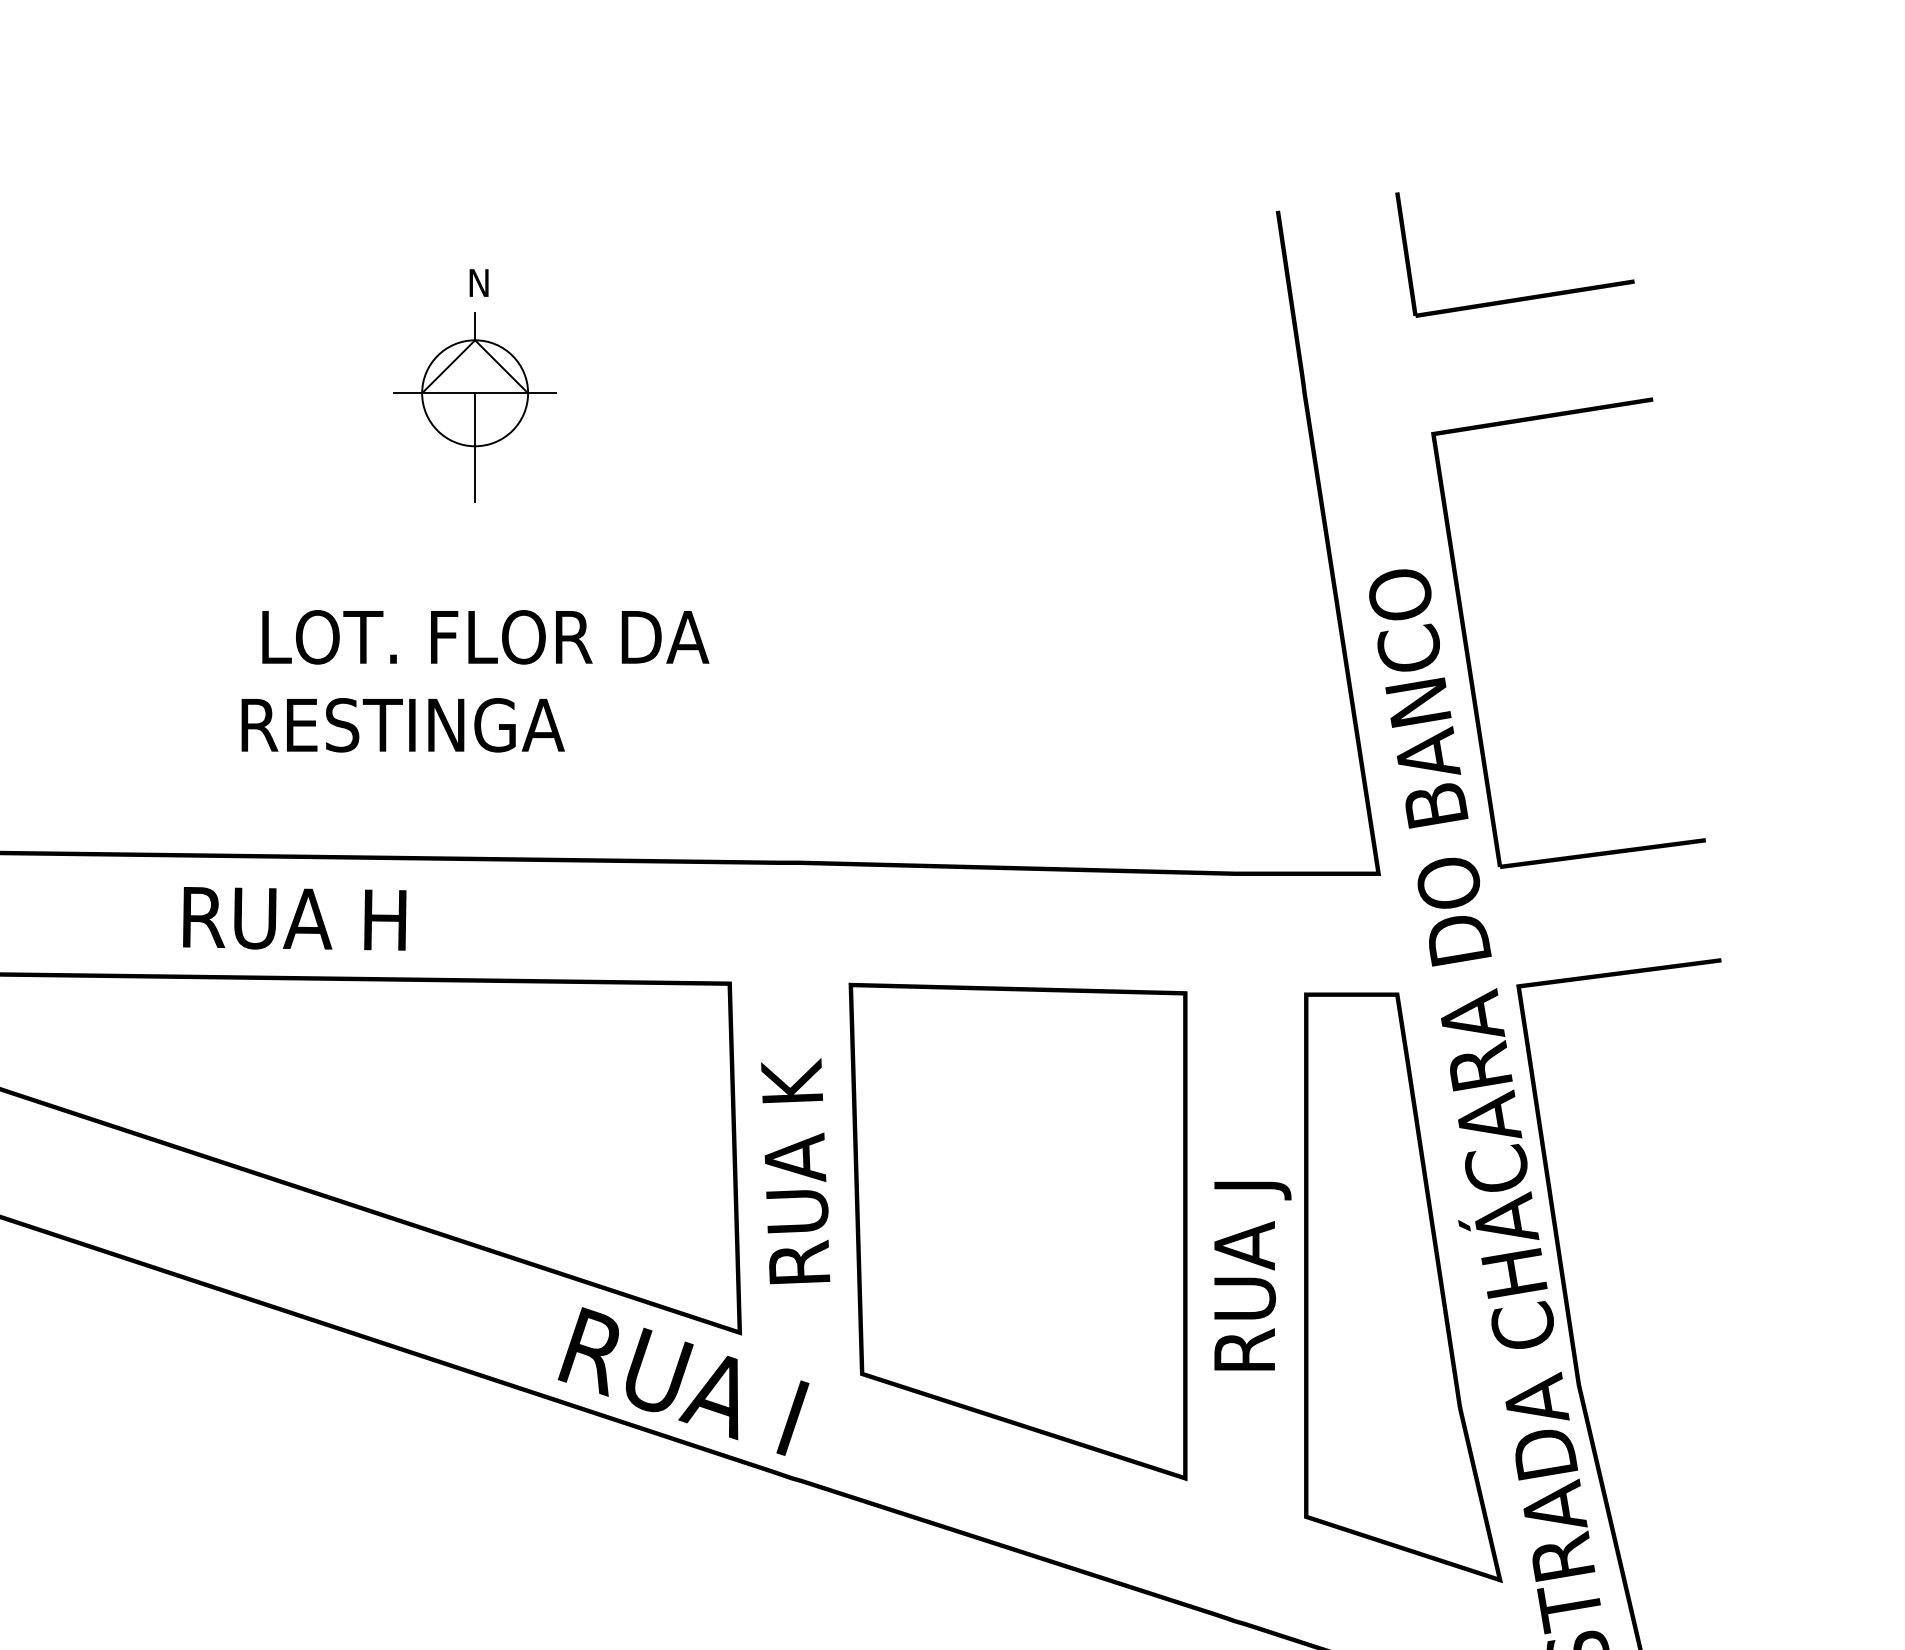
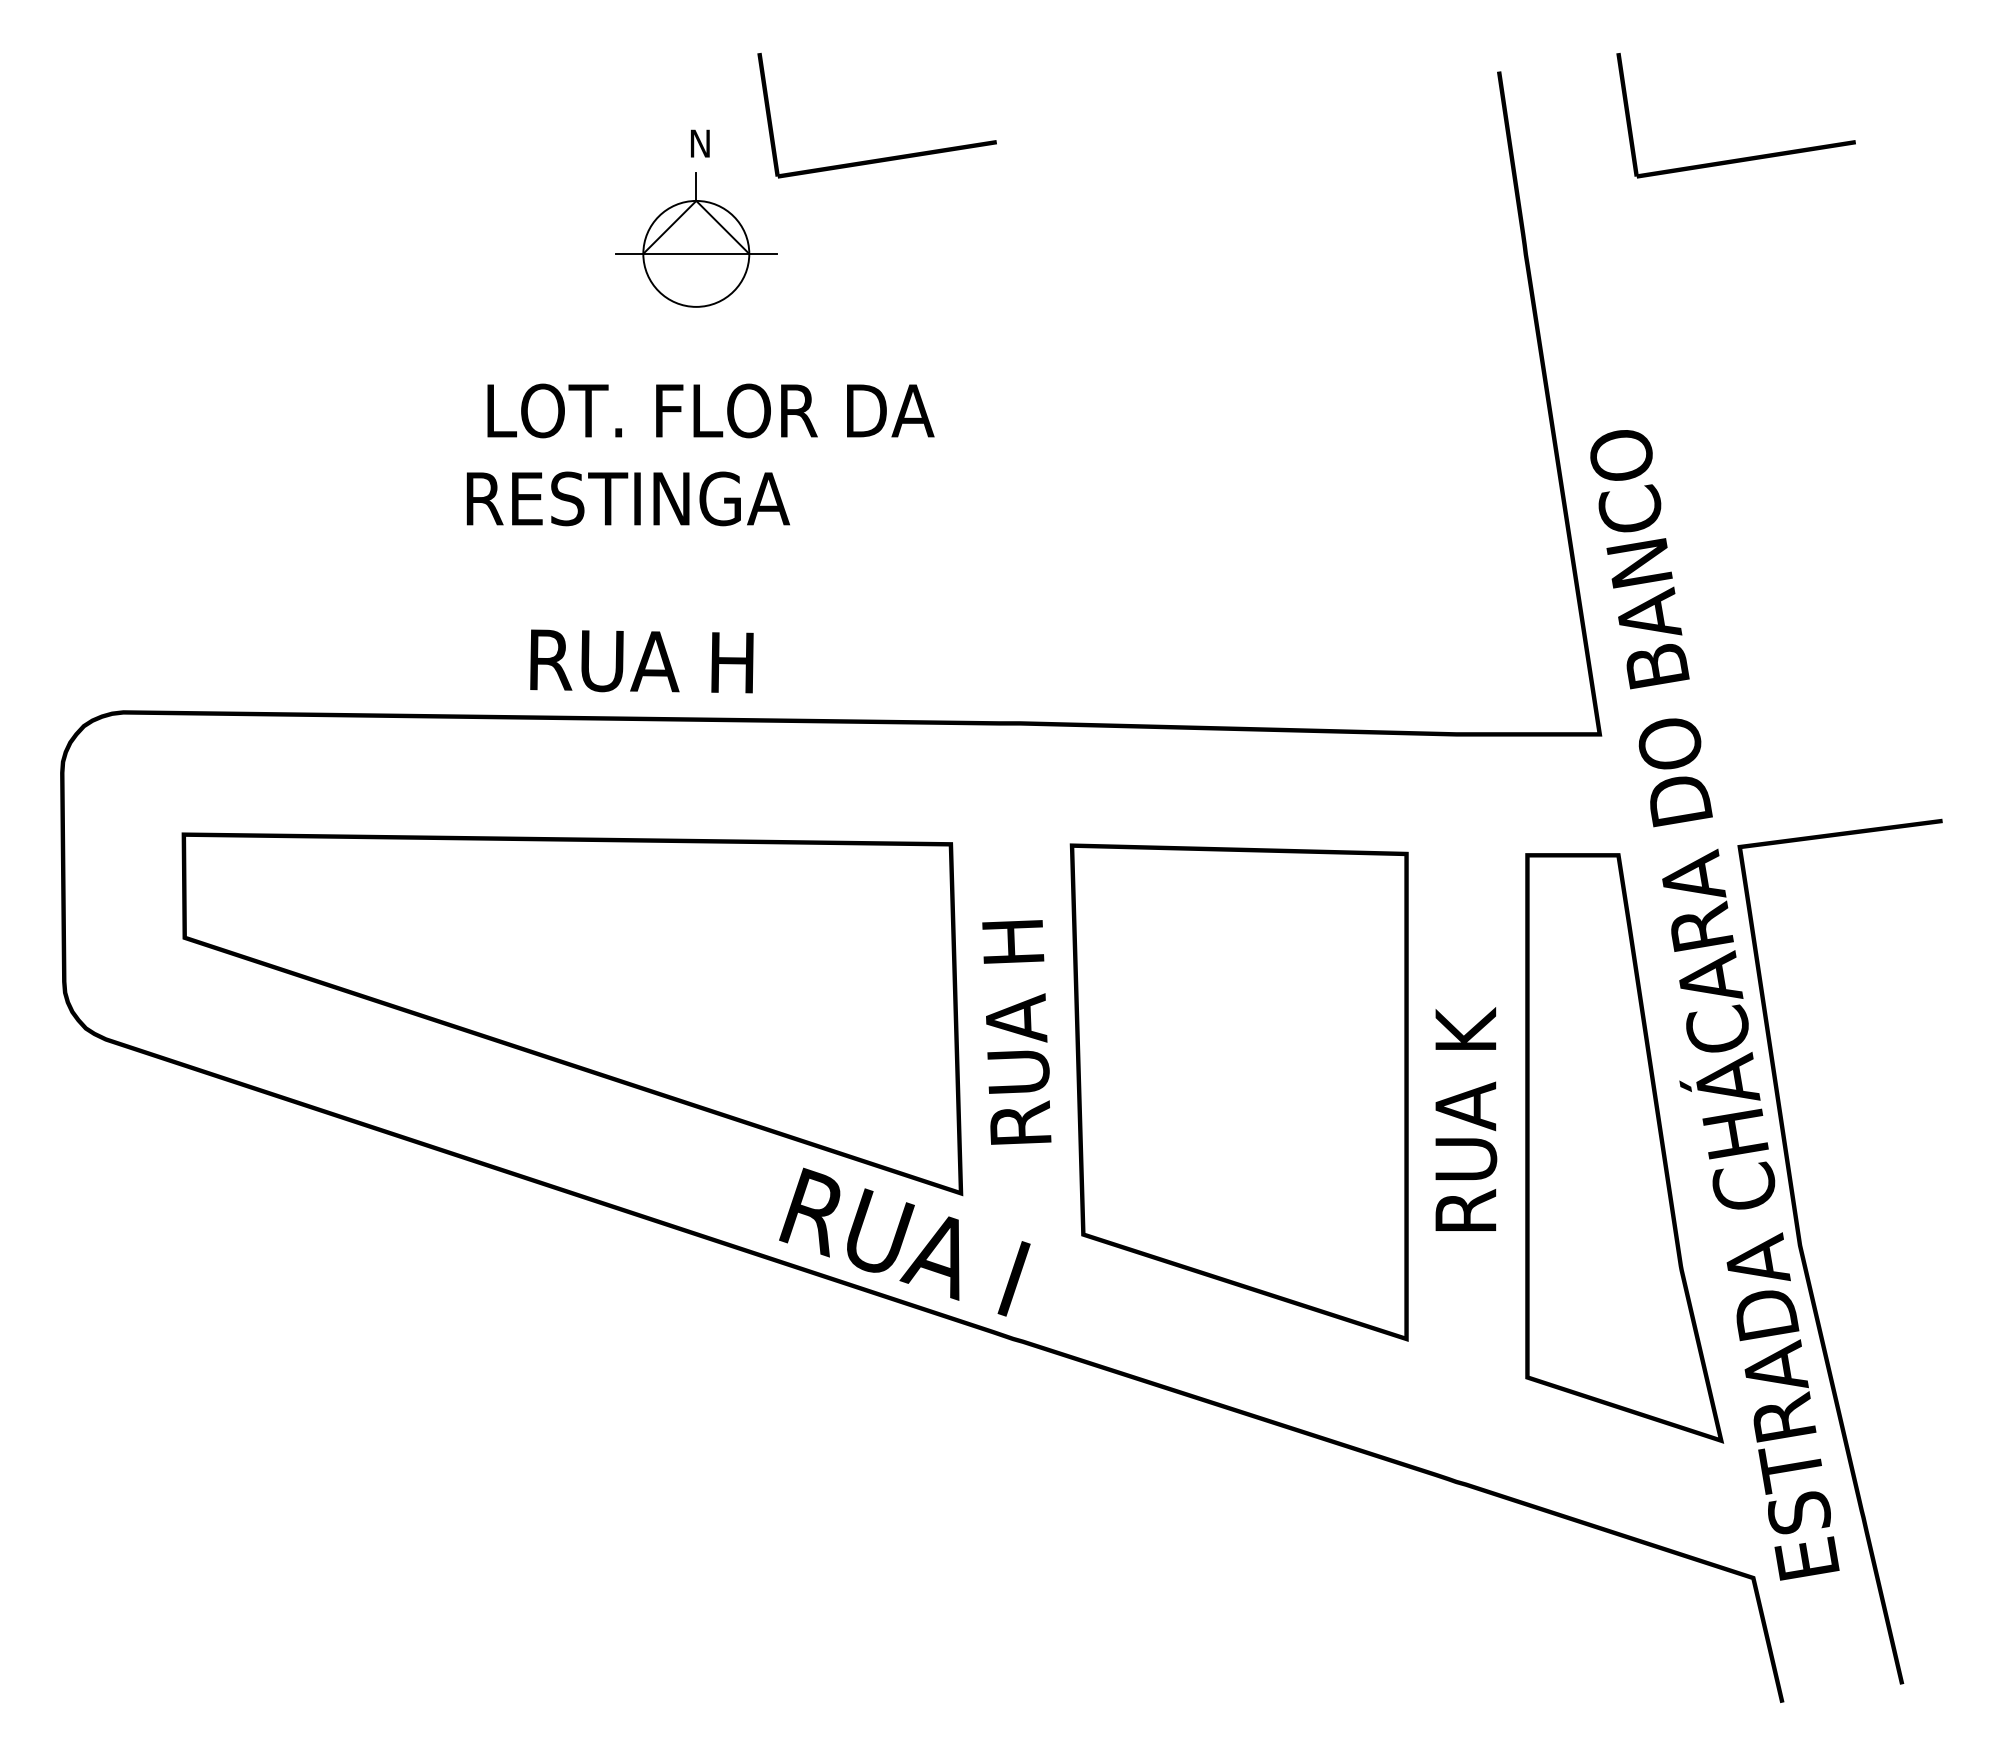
part: (661, 296) -> (882, 157), added
line: (475, 446) -> (696, 307), removed
part: (1468, 643) -> (1689, 504), removed
text: (475, 680) -> (700, 454), moved
text: (294, 918) -> (641, 661), moved
text: (791, 1075) -> (1012, 936), RUA K -> RUA H
text: (1252, 1172) -> (1473, 1033), RUA J -> RUA K

